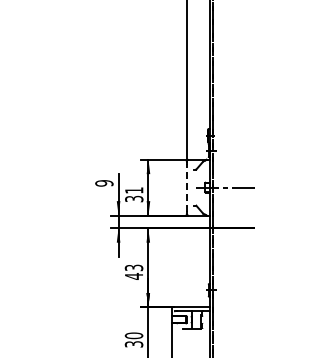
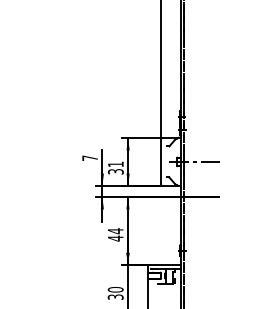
text: (104, 183) -> (90, 158), 9 -> 7
line: (186, 187) -> (160, 161), dashed -> solid
text: (133, 267) -> (115, 230), 43 -> 44

